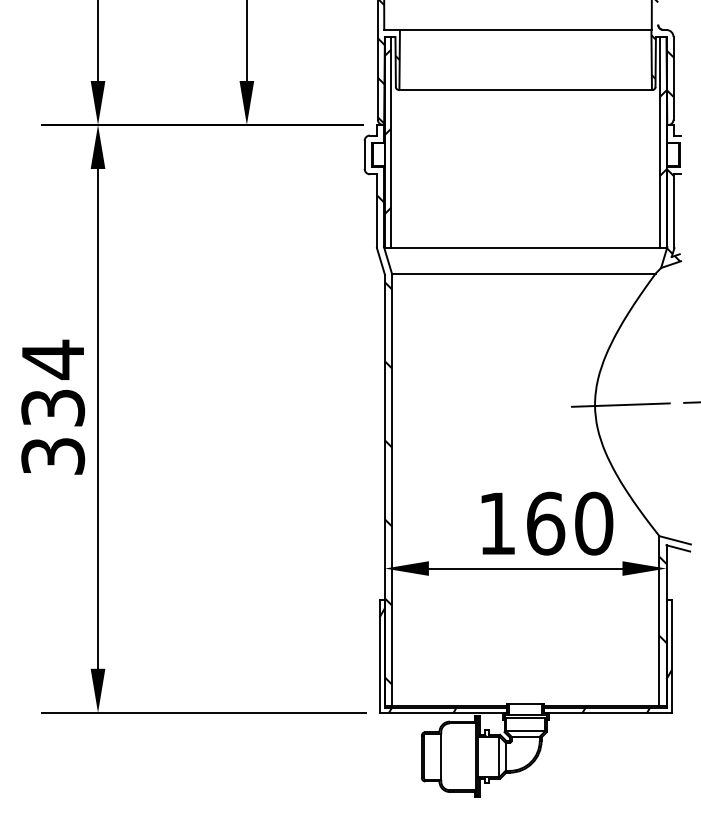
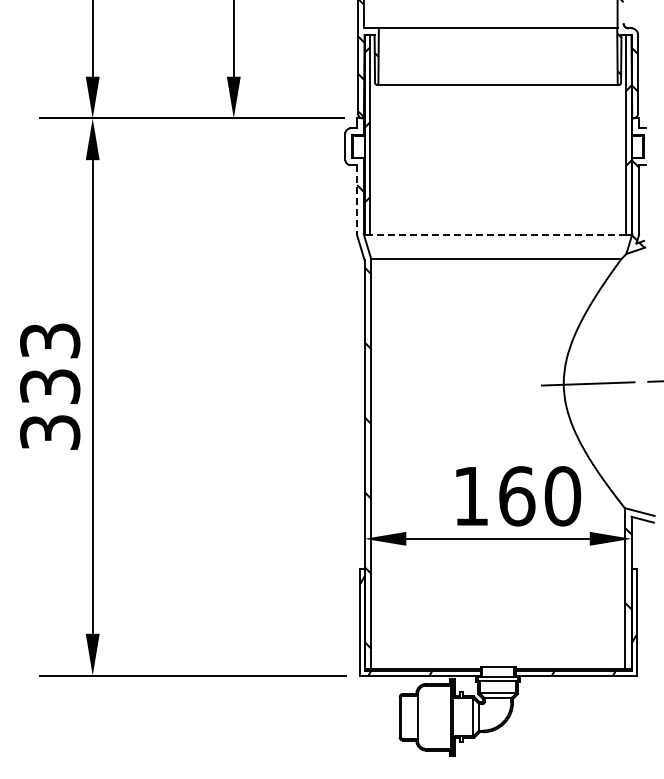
line: (377, 211) -> (357, 200), solid -> dashed
line: (526, 248) -> (498, 235), solid -> dashed
text: (53, 360) -> (50, 341), 334 -> 333

